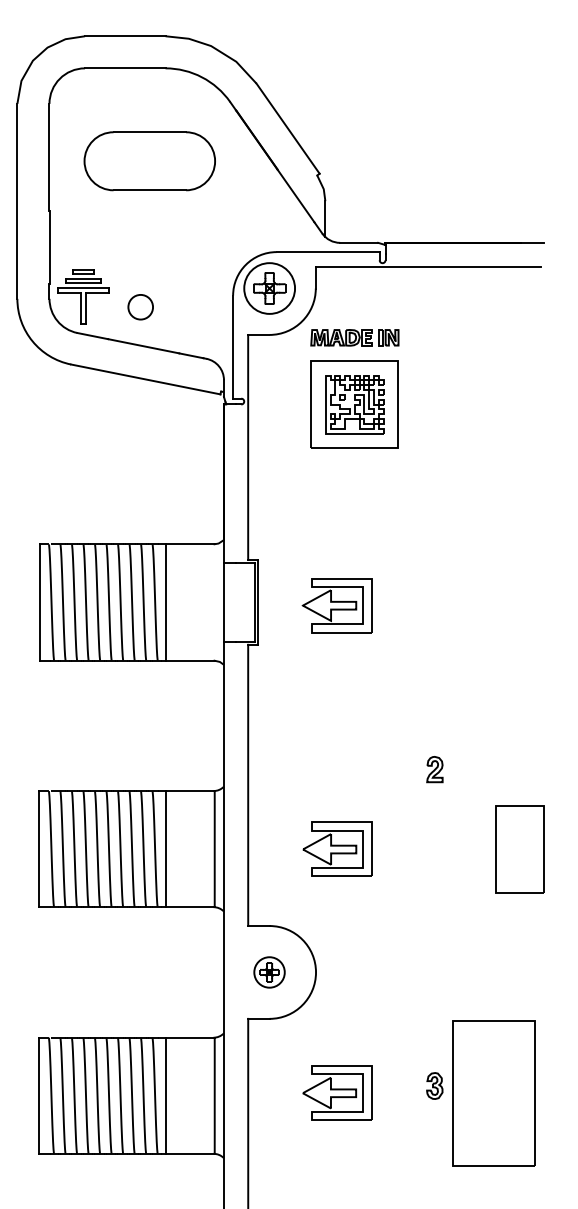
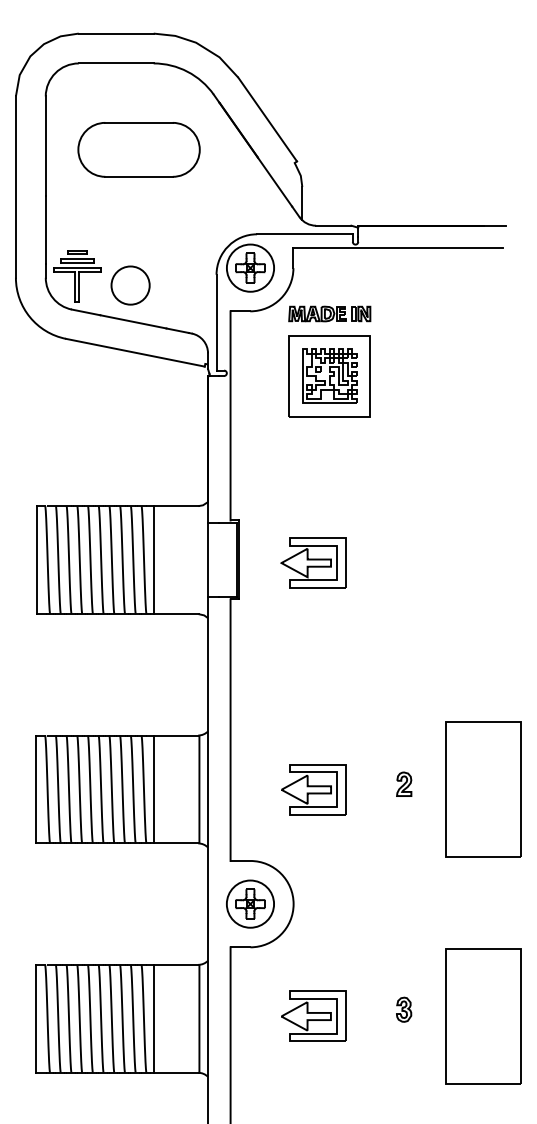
circle: (140, 306) -> (130, 284), size x1.67
part: (434, 769) -> (403, 784), moved
part: (519, 849) -> (482, 789), size x1.67
part: (269, 972) -> (250, 904), size x1.67
part: (493, 1093) -> (482, 1016), moved

